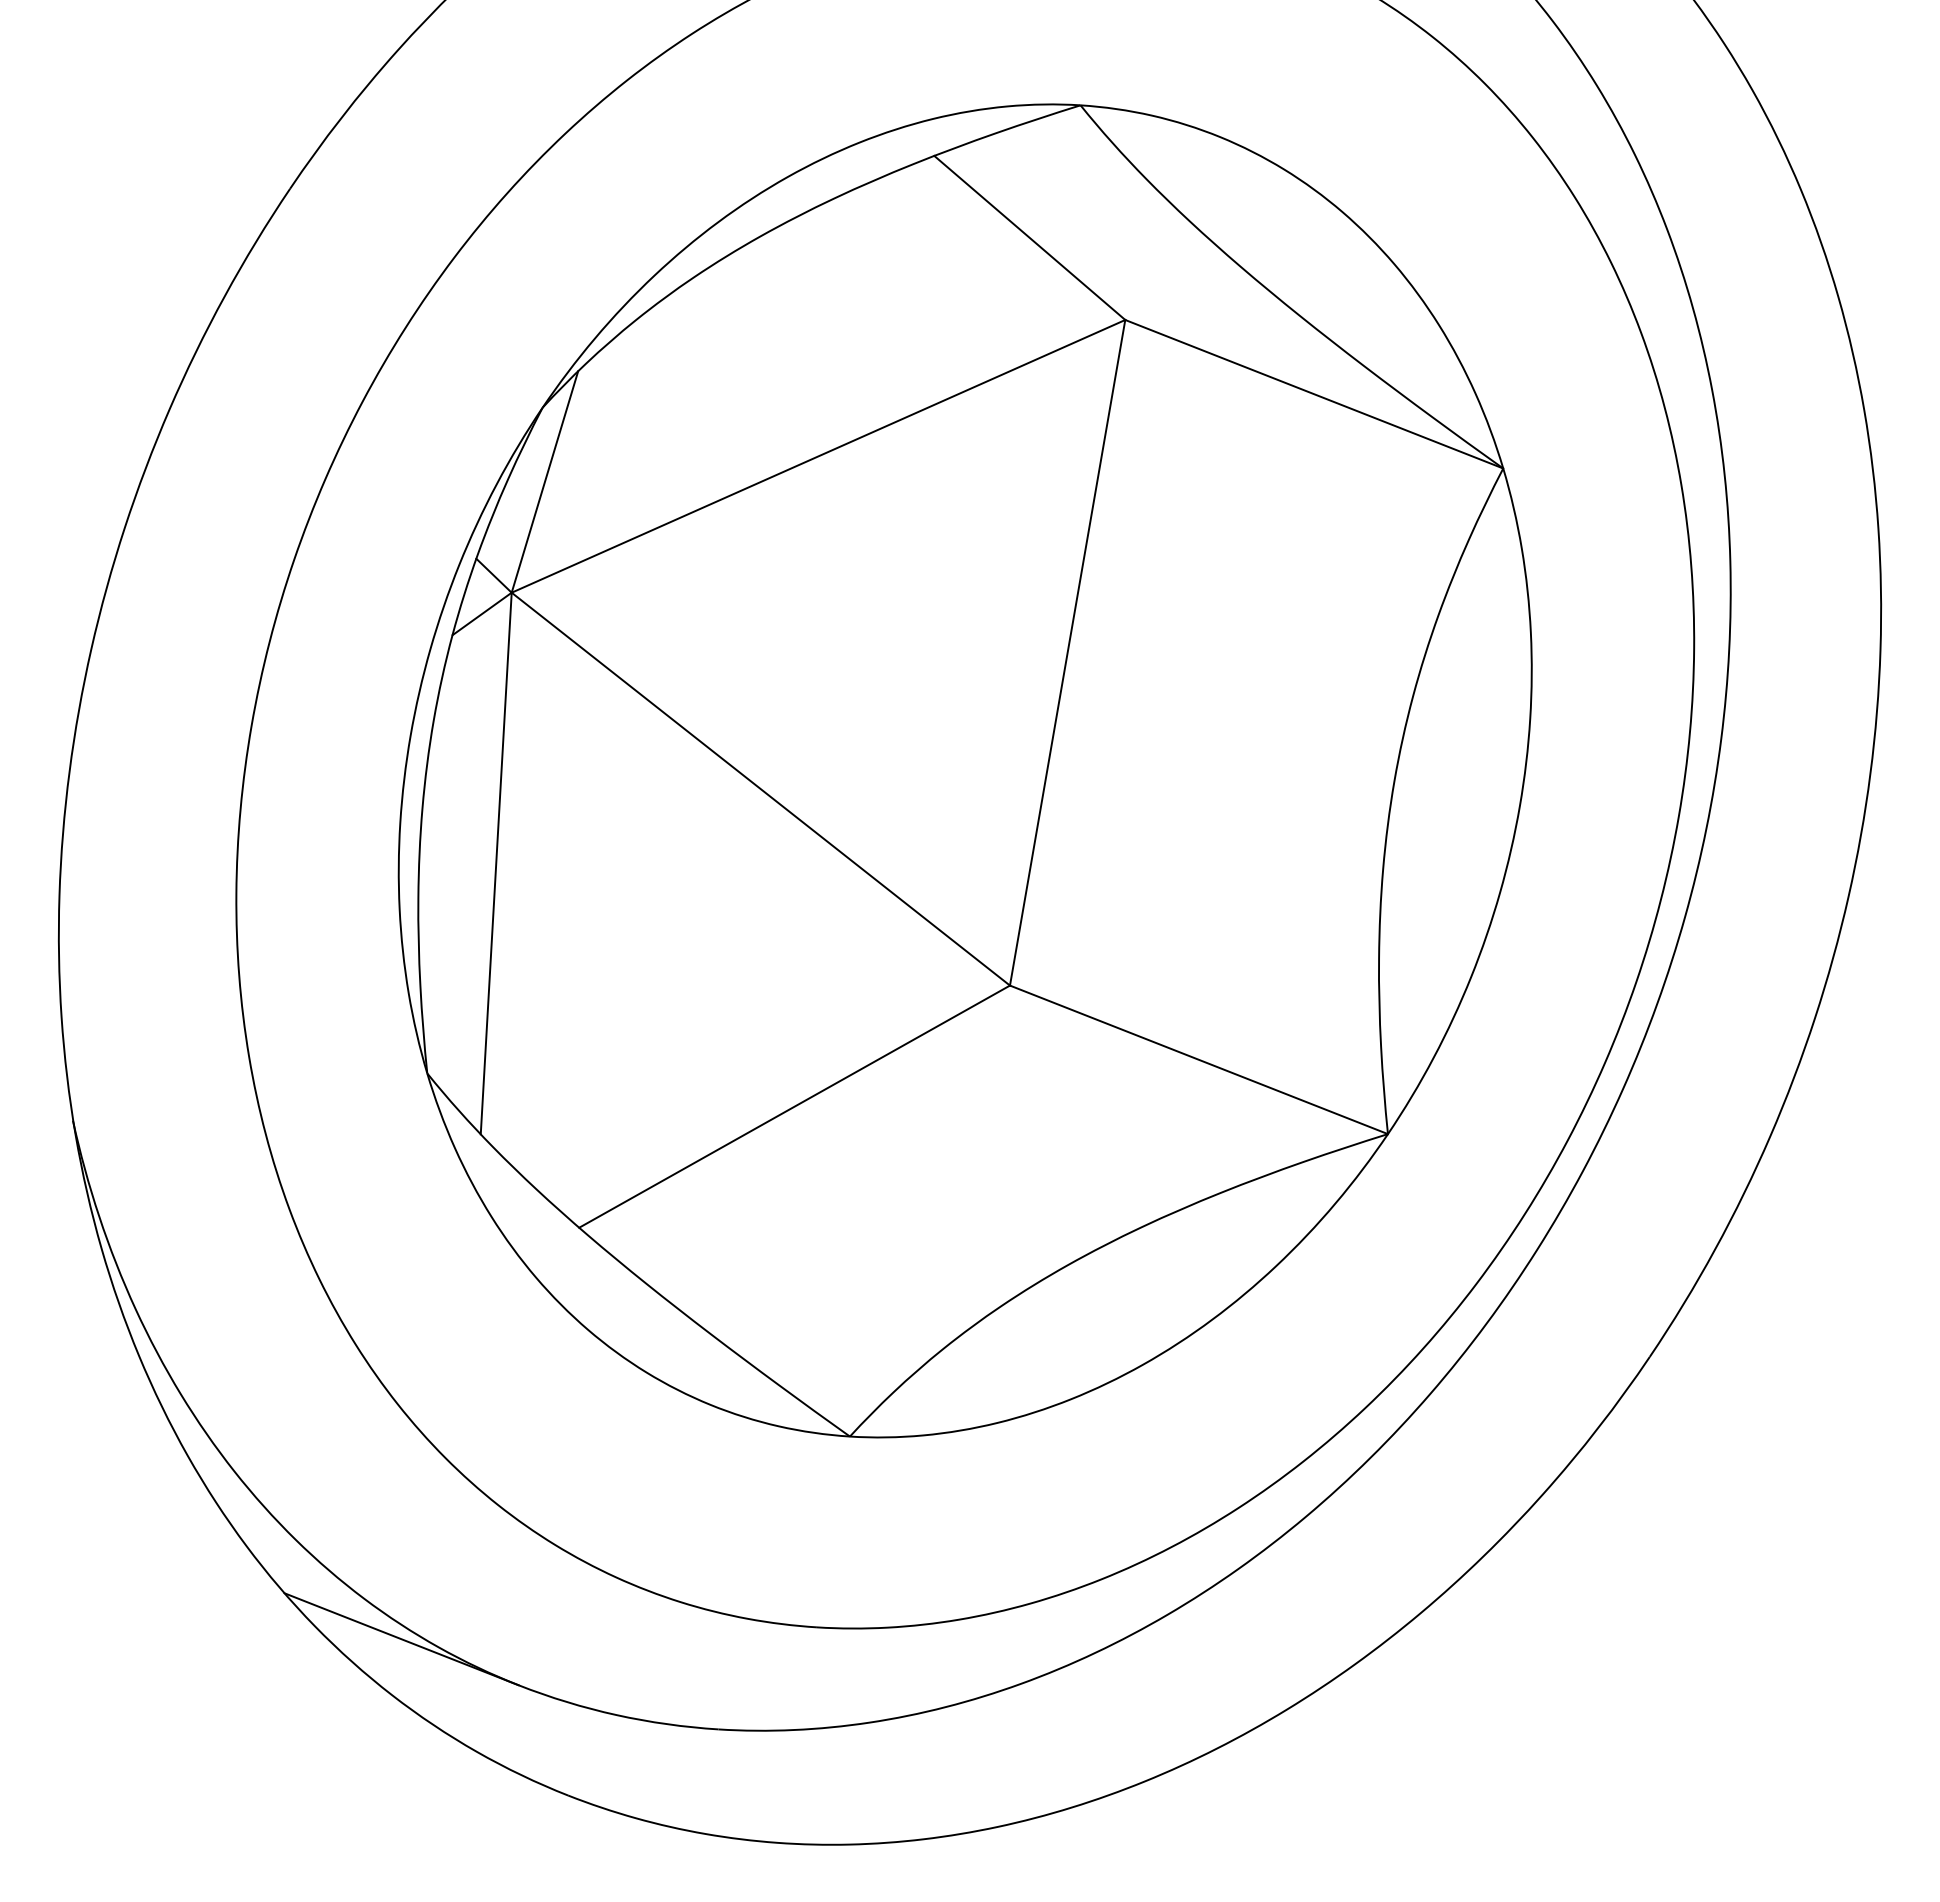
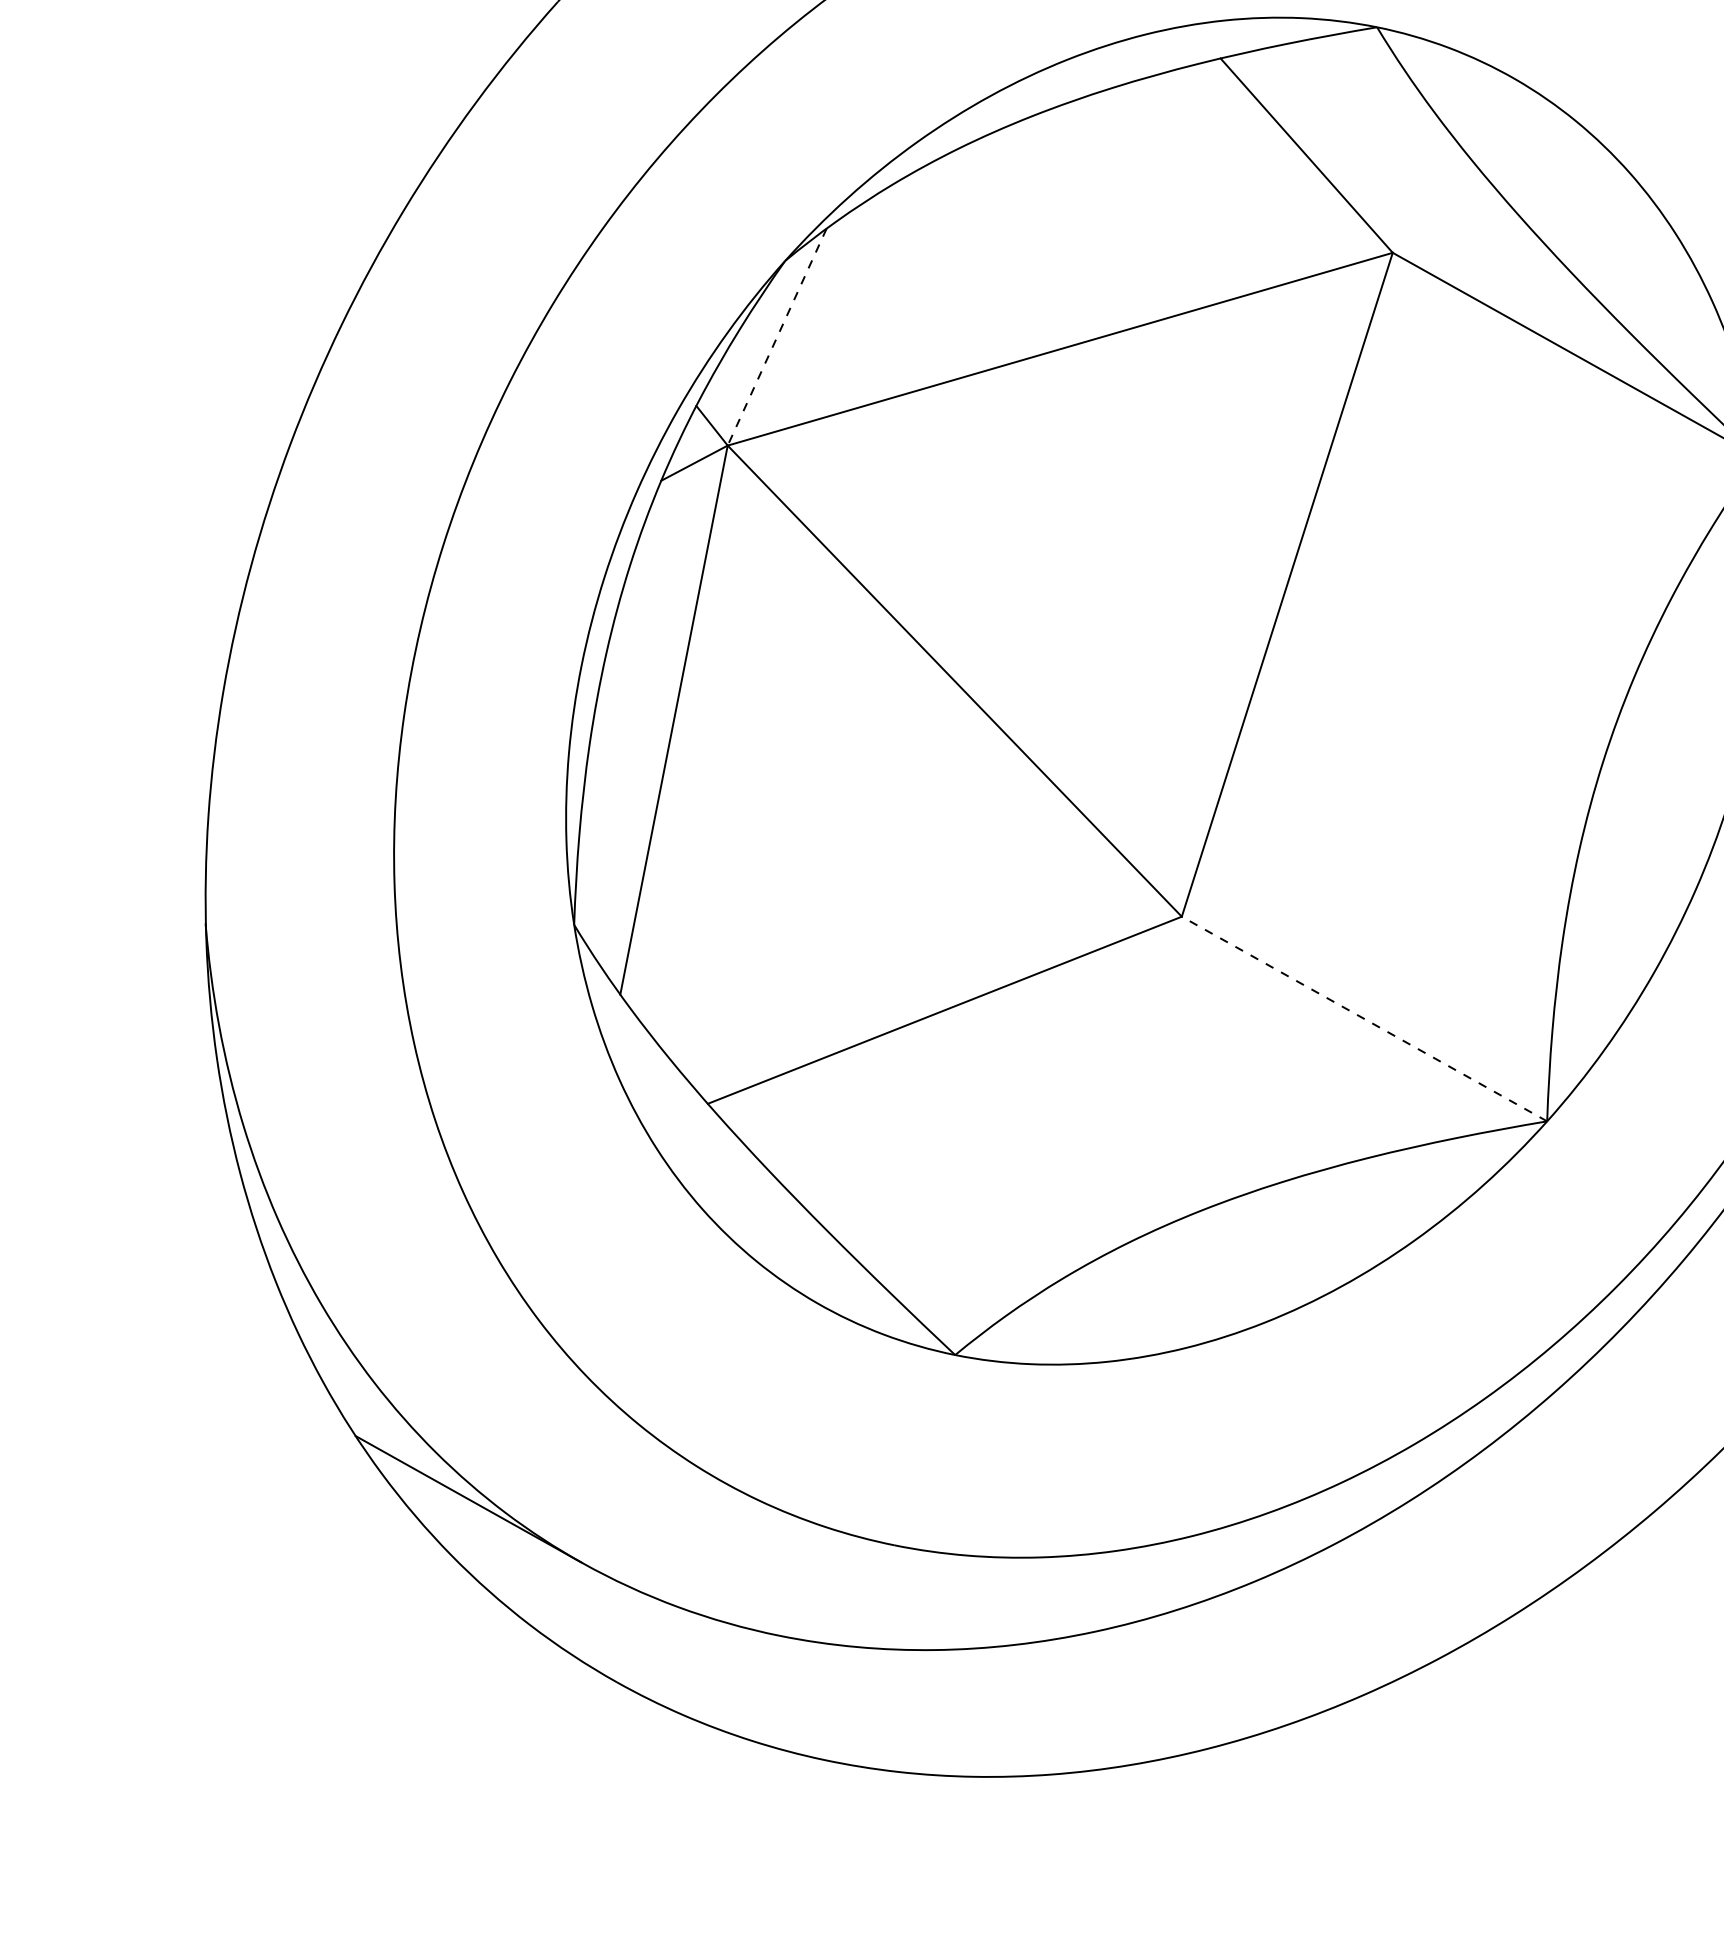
line: (544, 482) -> (776, 337), solid -> dashed
line: (1198, 1059) -> (1364, 1018), solid -> dashed

